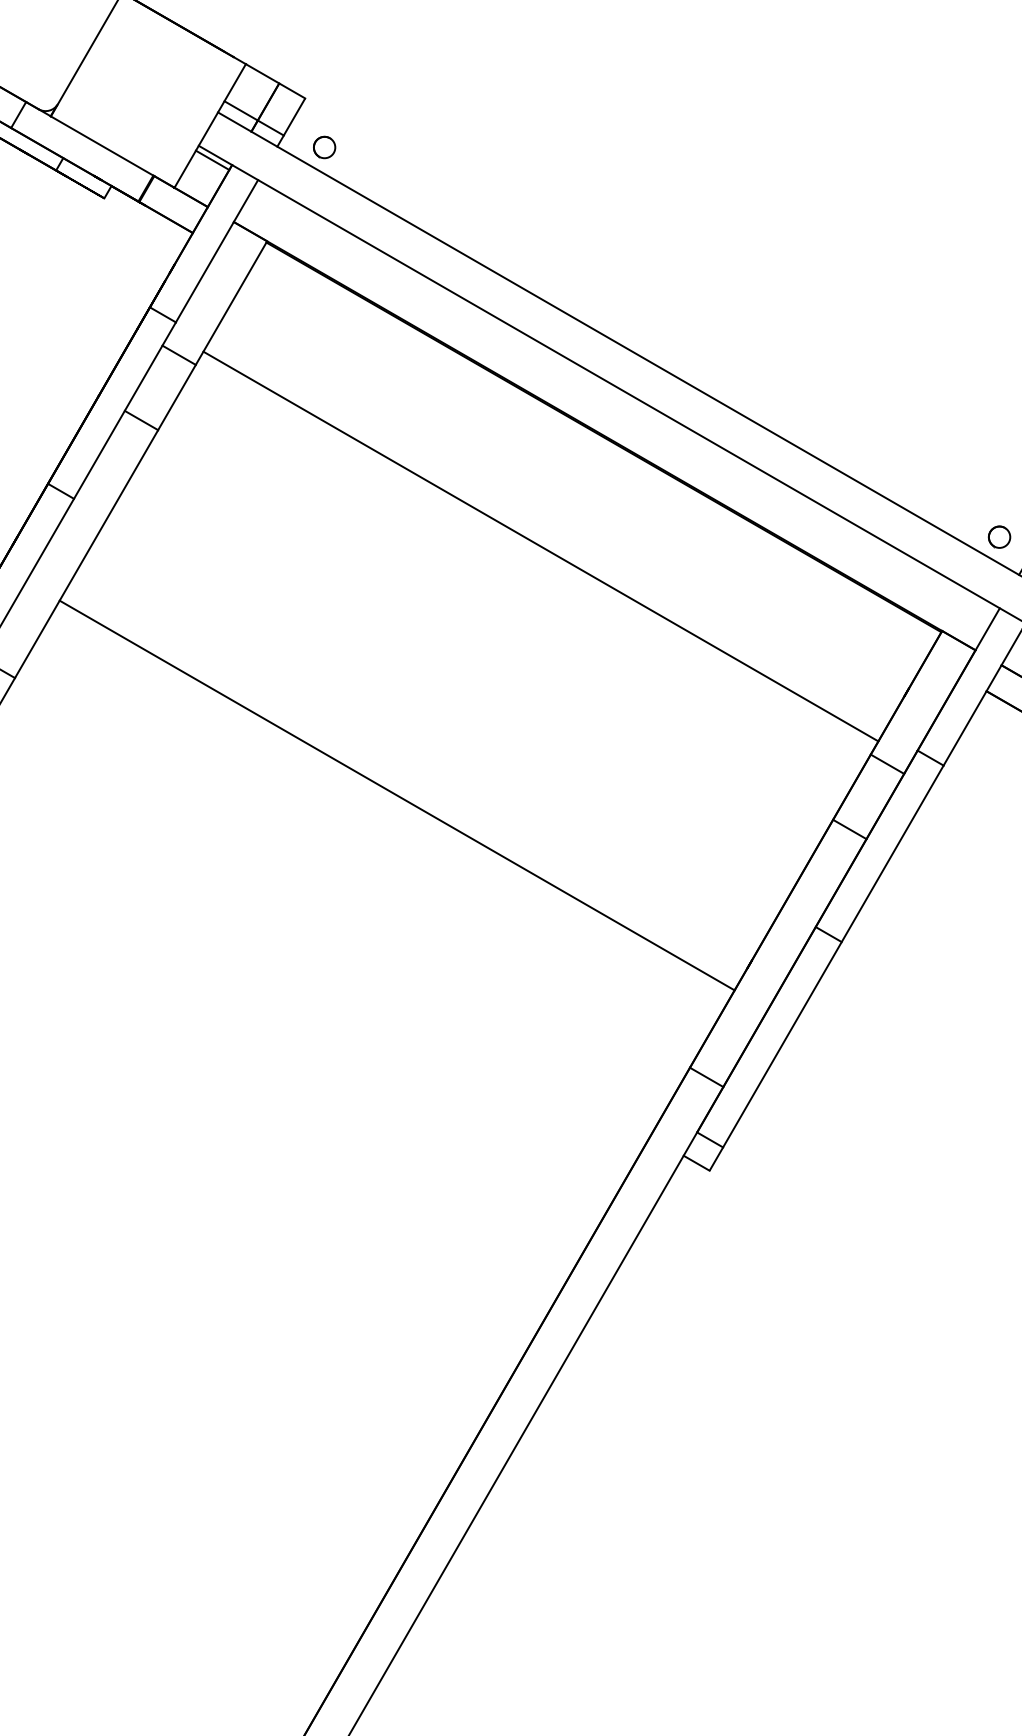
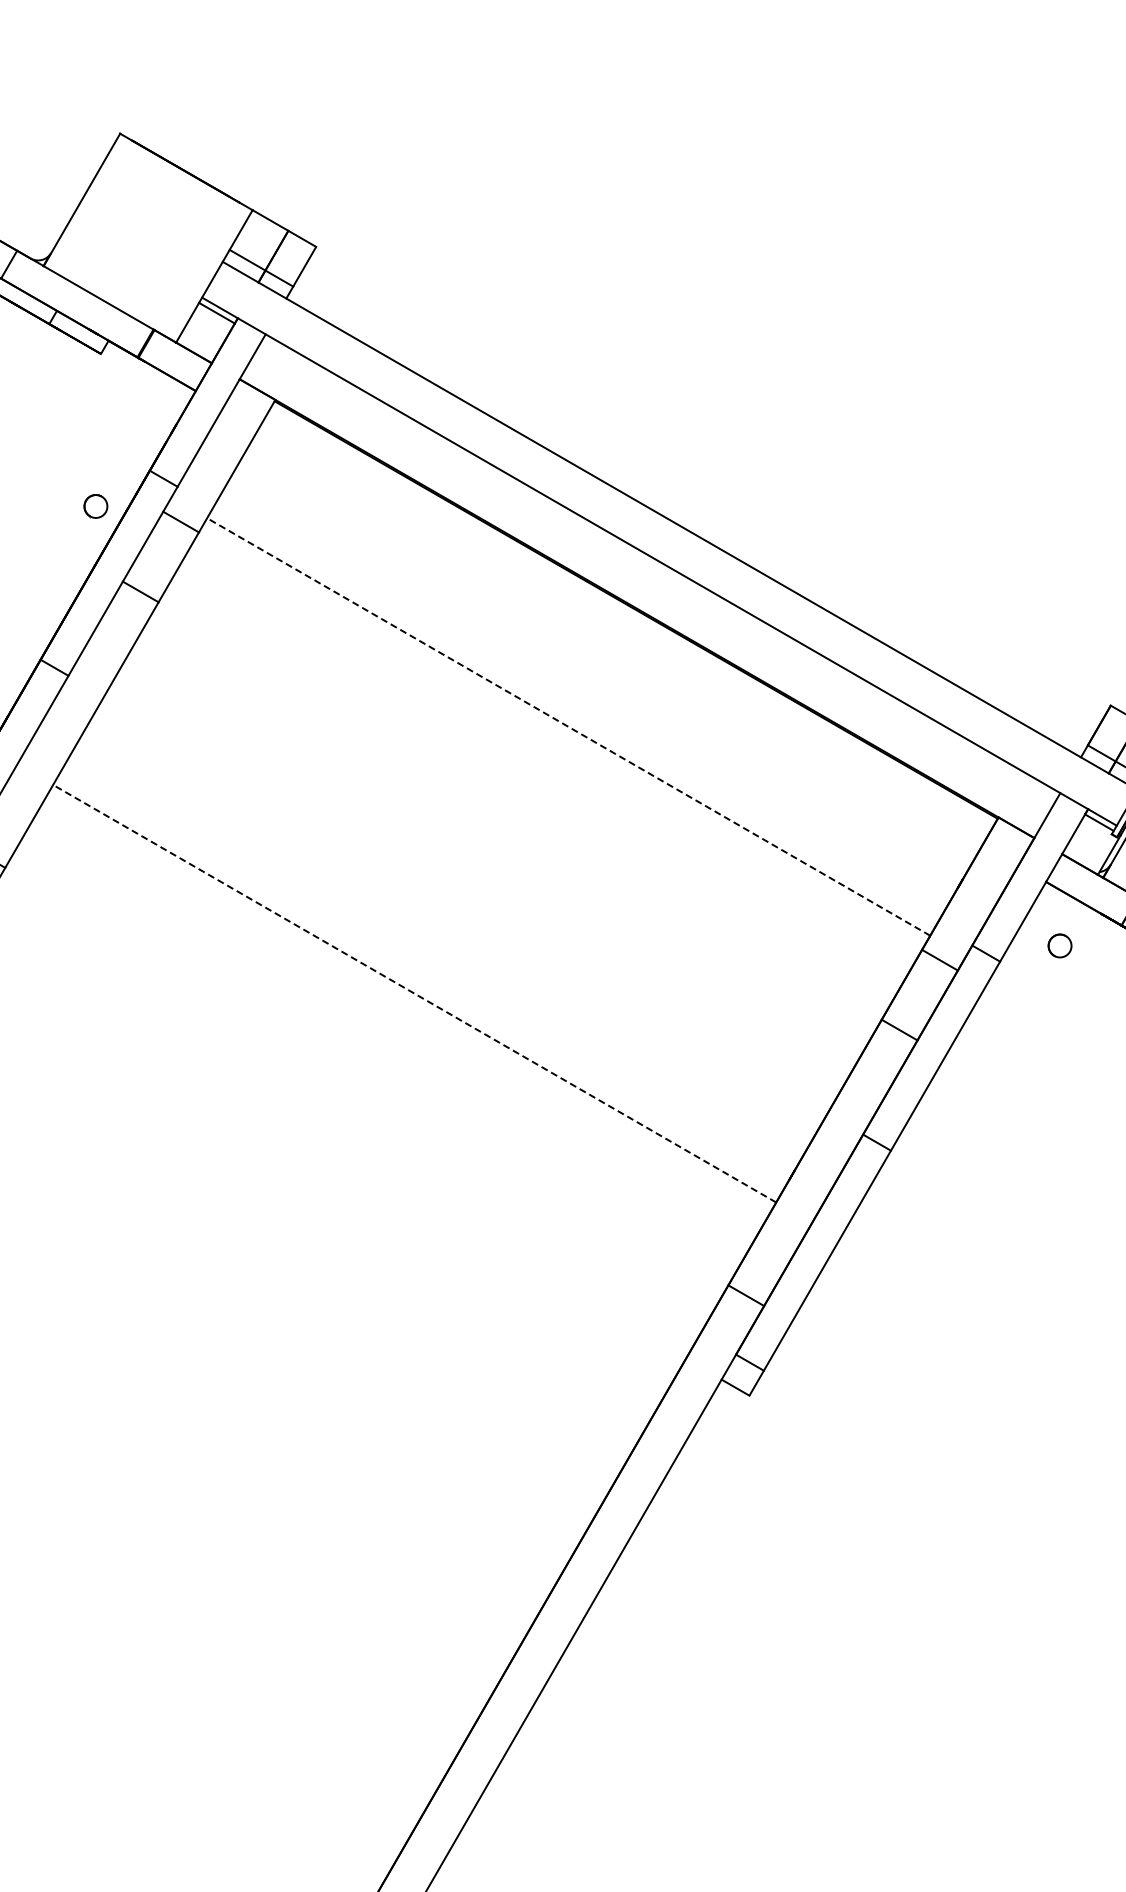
part: (324, 147) -> (95, 506), moved
part: (999, 536) -> (1059, 945), moved
line: (540, 546) -> (568, 726), solid -> dashed
line: (396, 795) -> (414, 993), solid -> dashed

